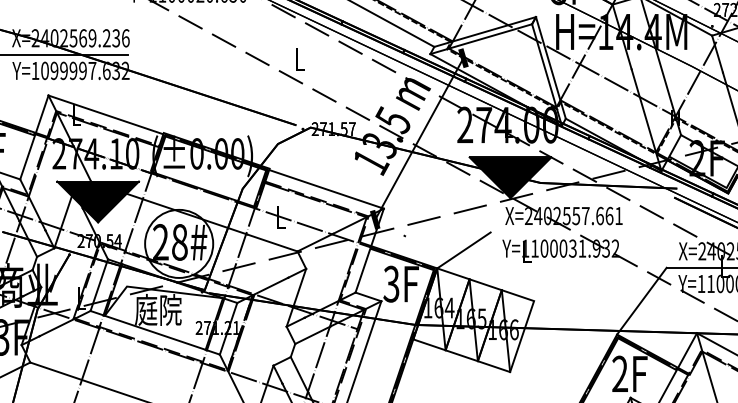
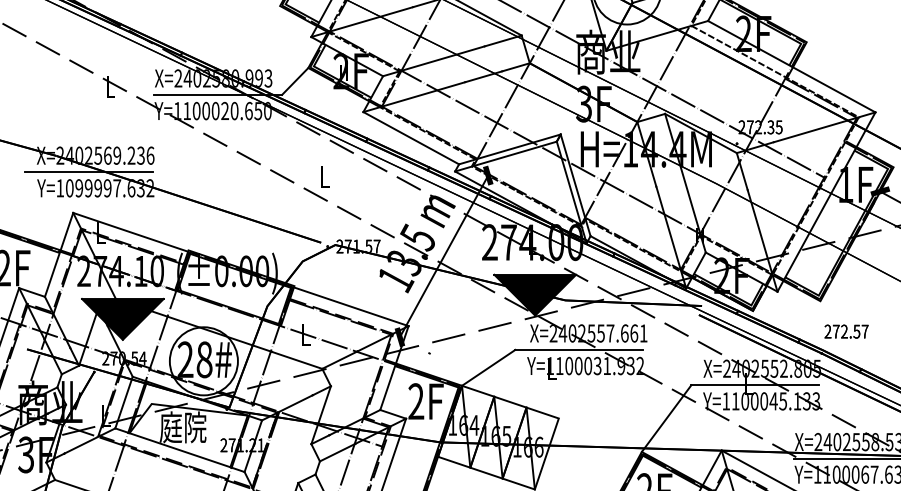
line: (553, 232) -> (578, 349), added
text: (391, 285) -> (416, 402), 3F -> 2F

